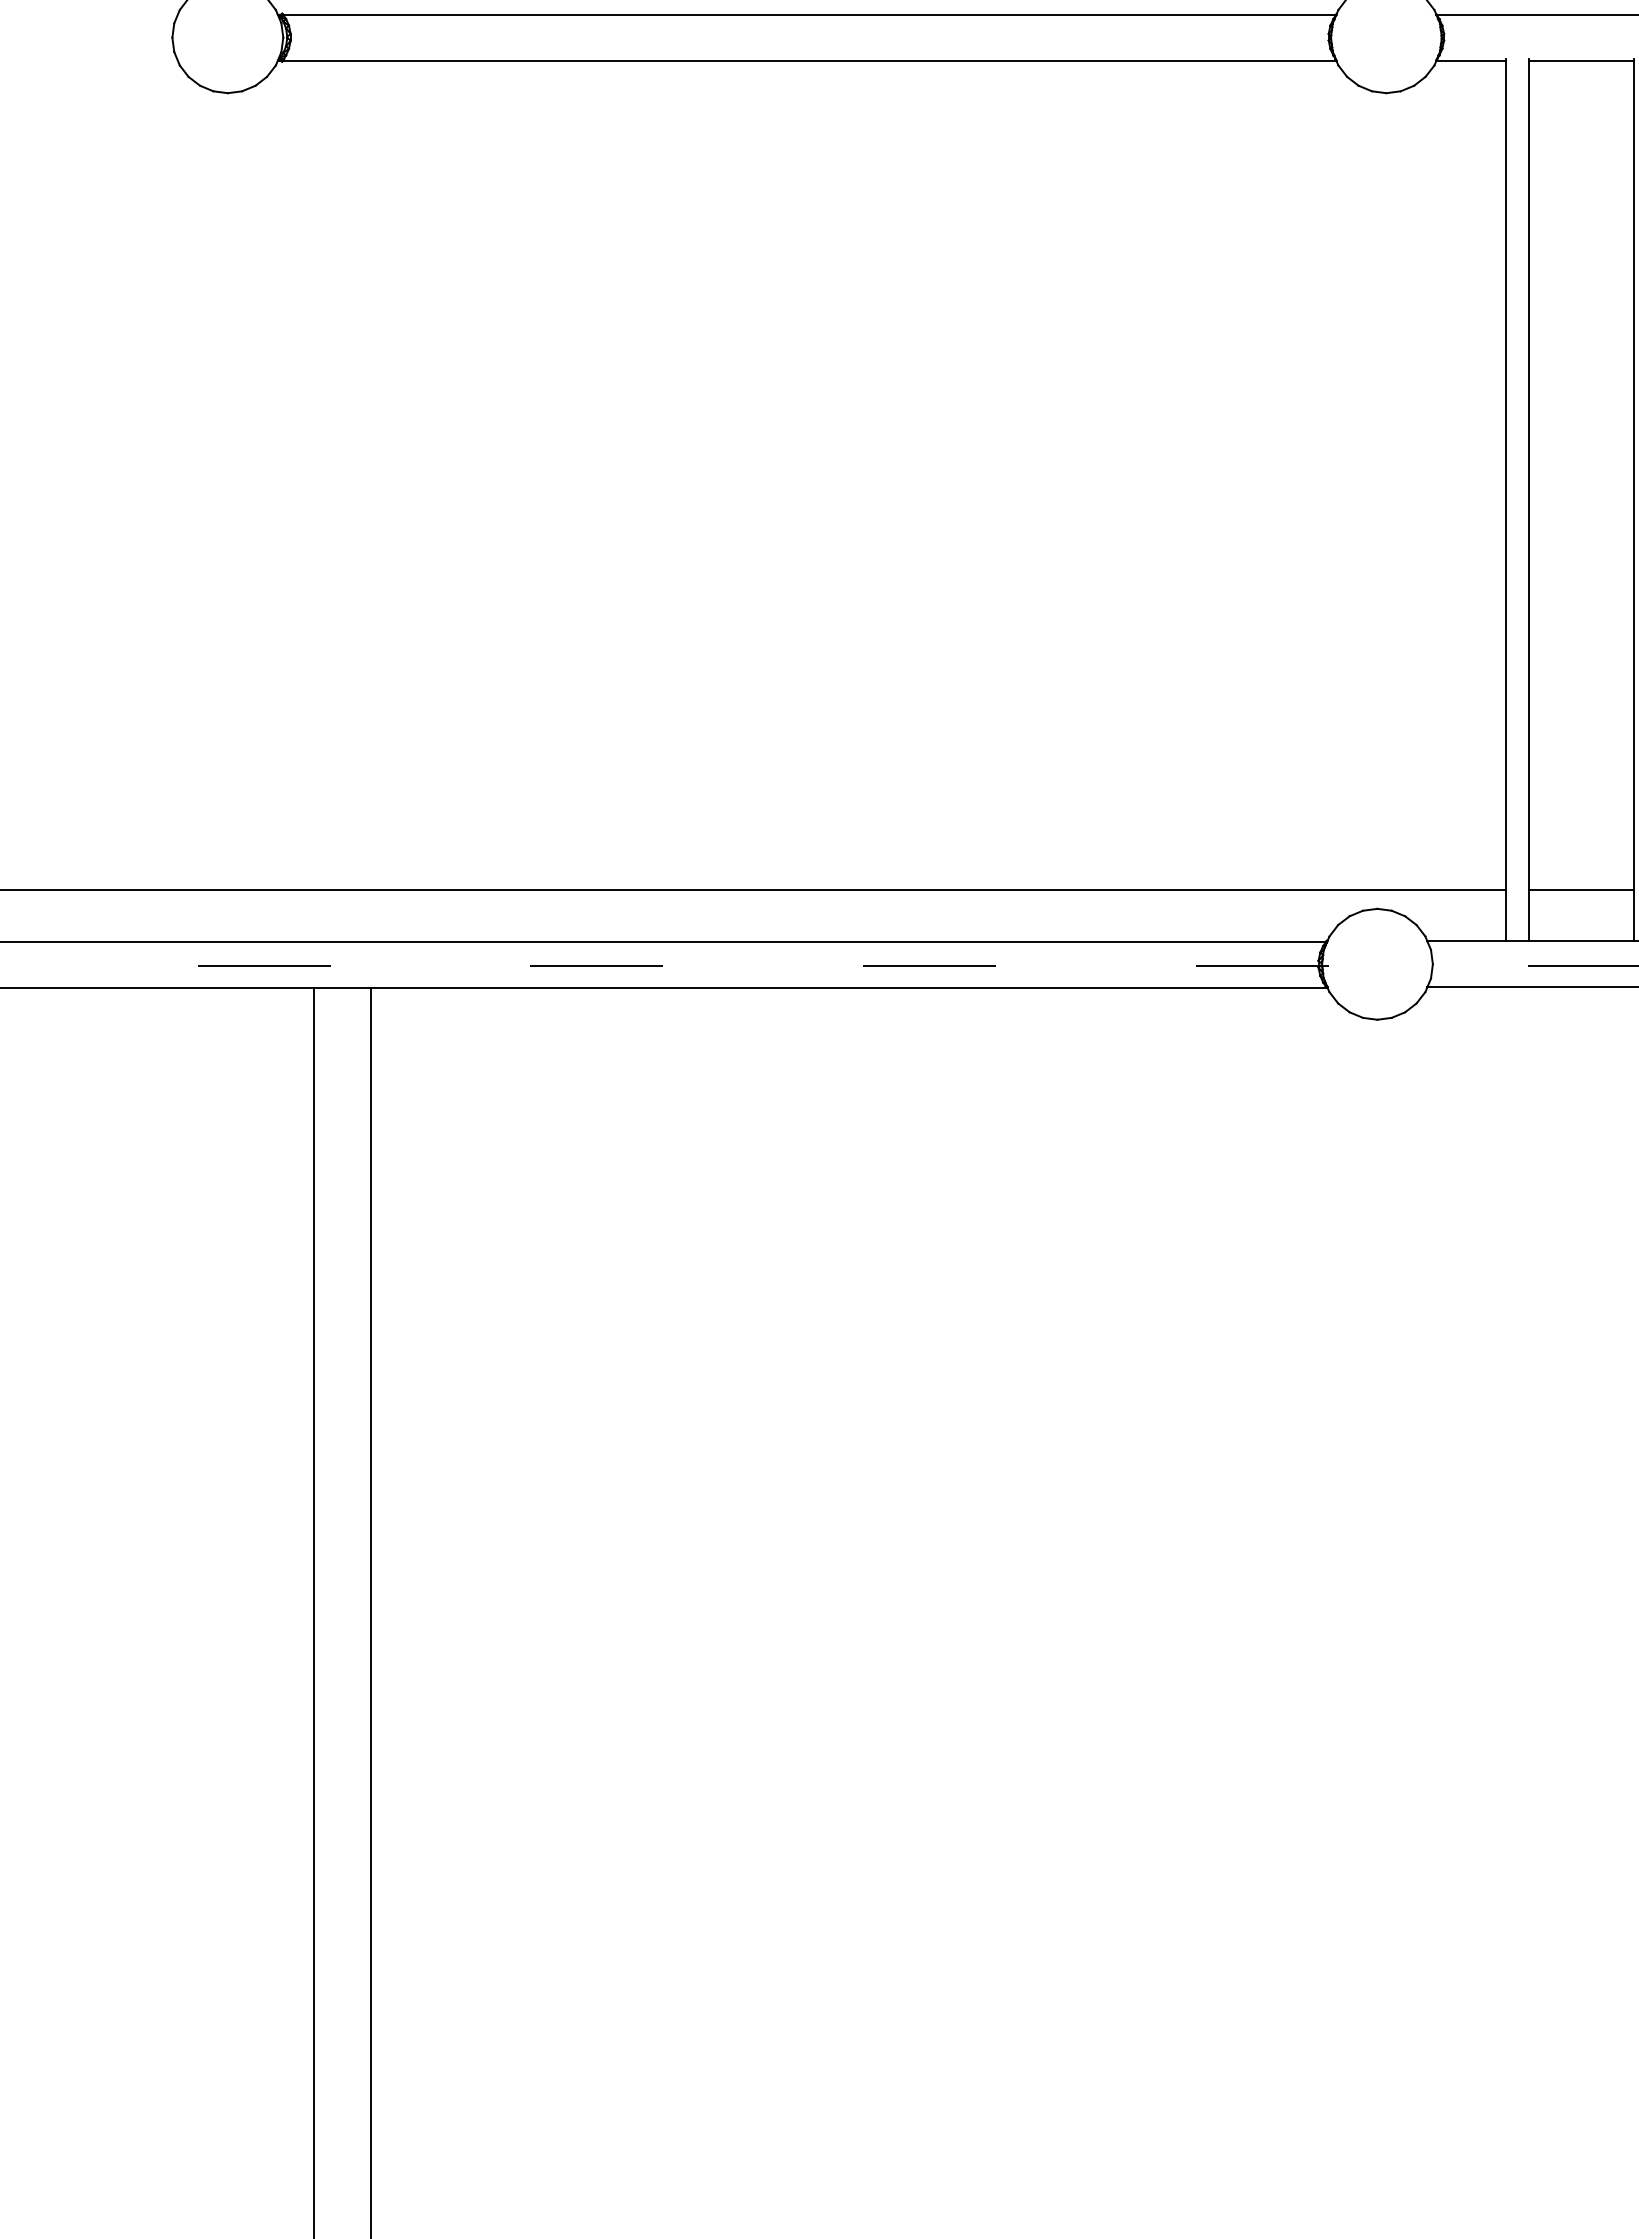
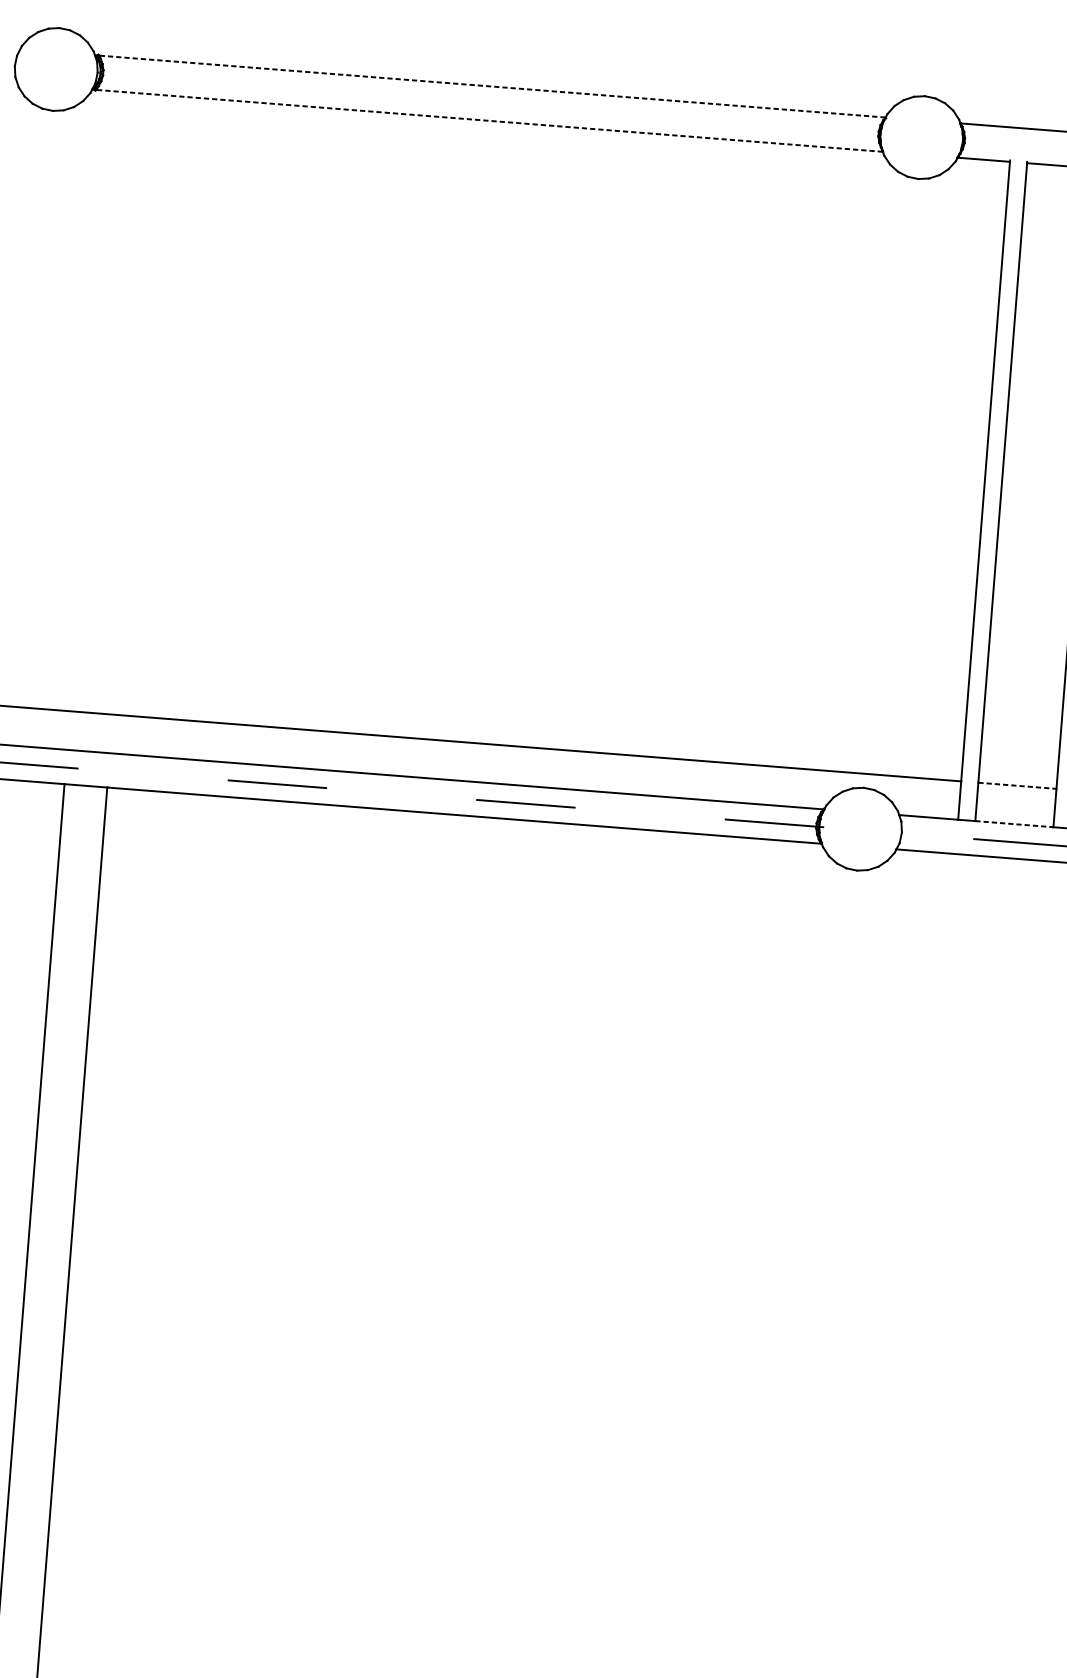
line: (809, 14) -> (492, 86), solid -> dashed
line: (809, 60) -> (489, 120), solid -> dashed
line: (1582, 890) -> (1018, 786), solid -> dashed
line: (1582, 941) -> (1015, 824), solid -> dashed

